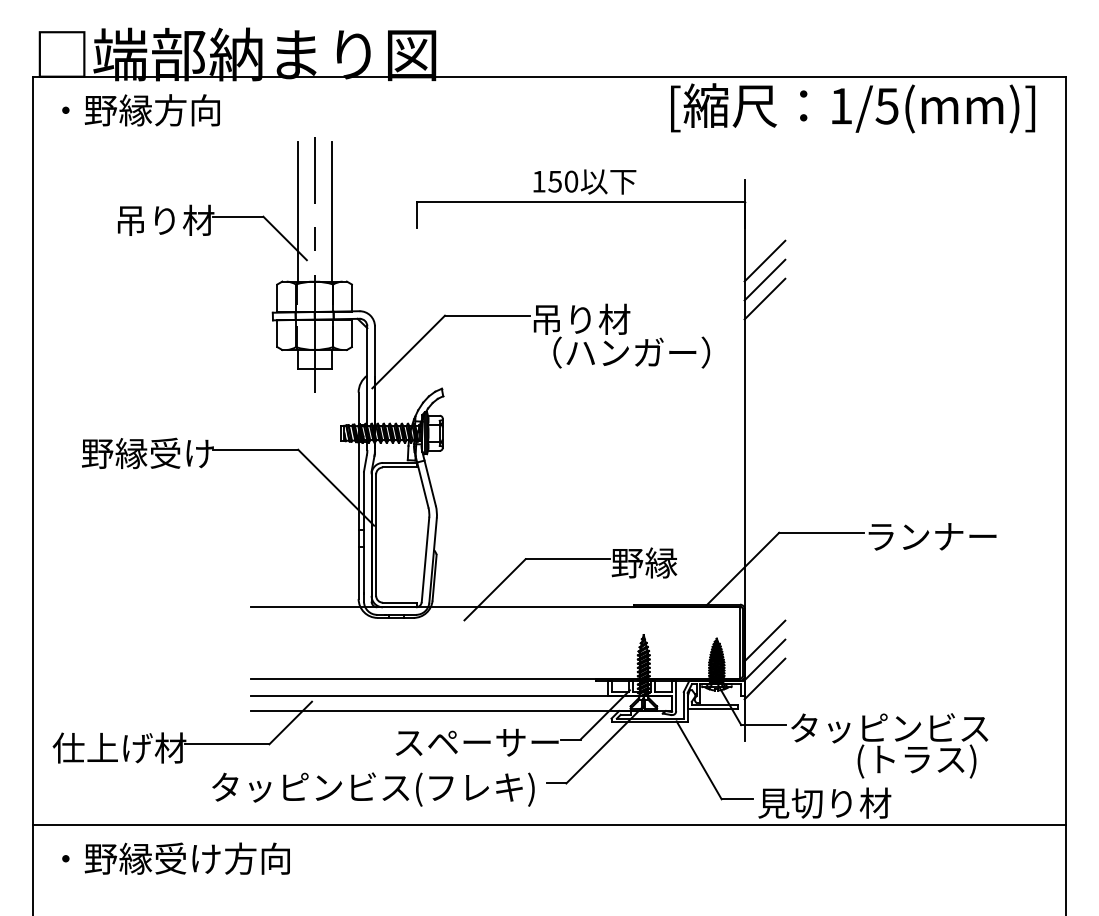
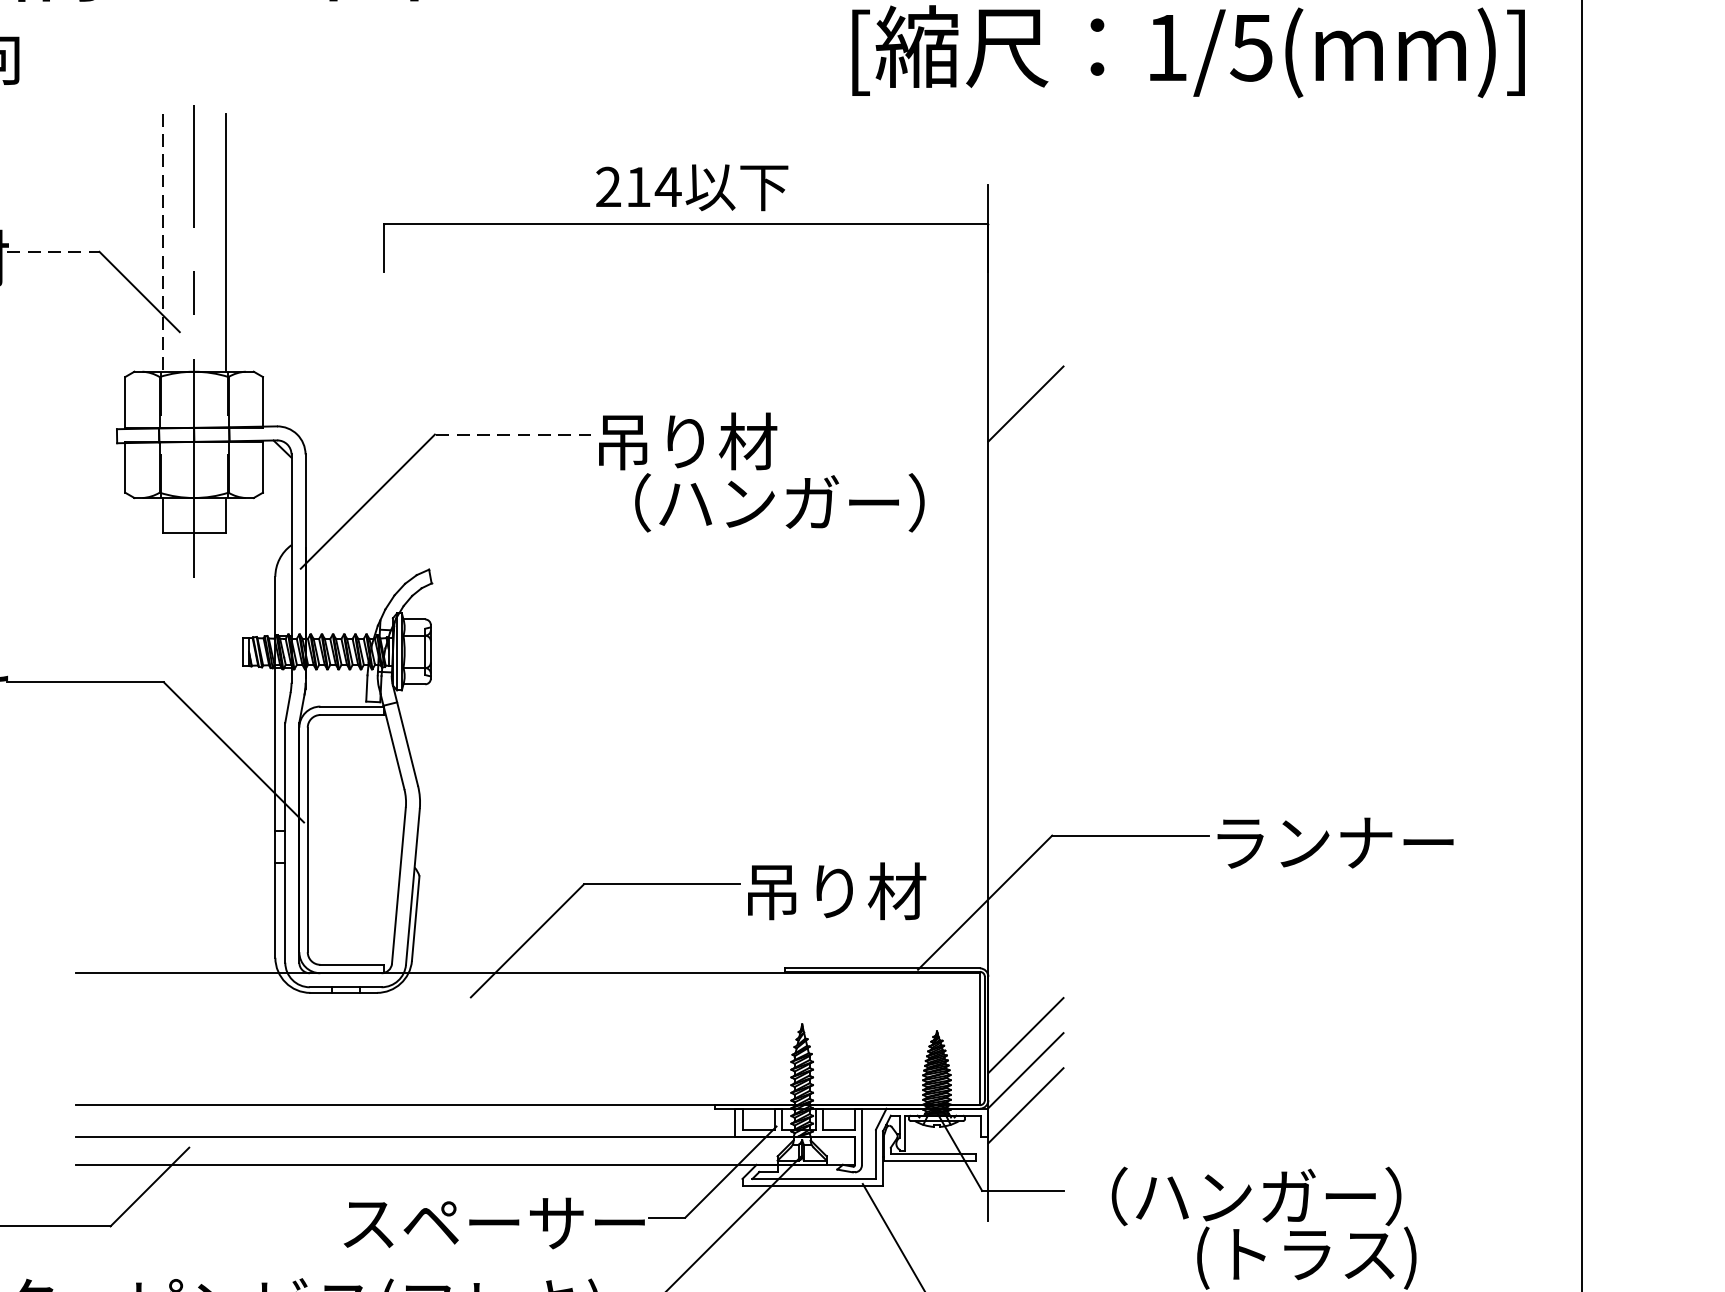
text: (555, 181) -> (639, 186), 150 -> 214
line: (297, 211) -> (162, 242), solid -> dashed
line: (238, 216) -> (53, 251), solid -> dashed
line: (764, 260) -> (1025, 332), removed
line: (764, 279) -> (1025, 367), removed
line: (486, 315) -> (511, 434), solid -> dashed
text: (660, 562) -> (832, 890), 野縁 -> 吊り材
text: (889, 728) -> (1255, 1197), タッピンビス -> （ハンガー）

